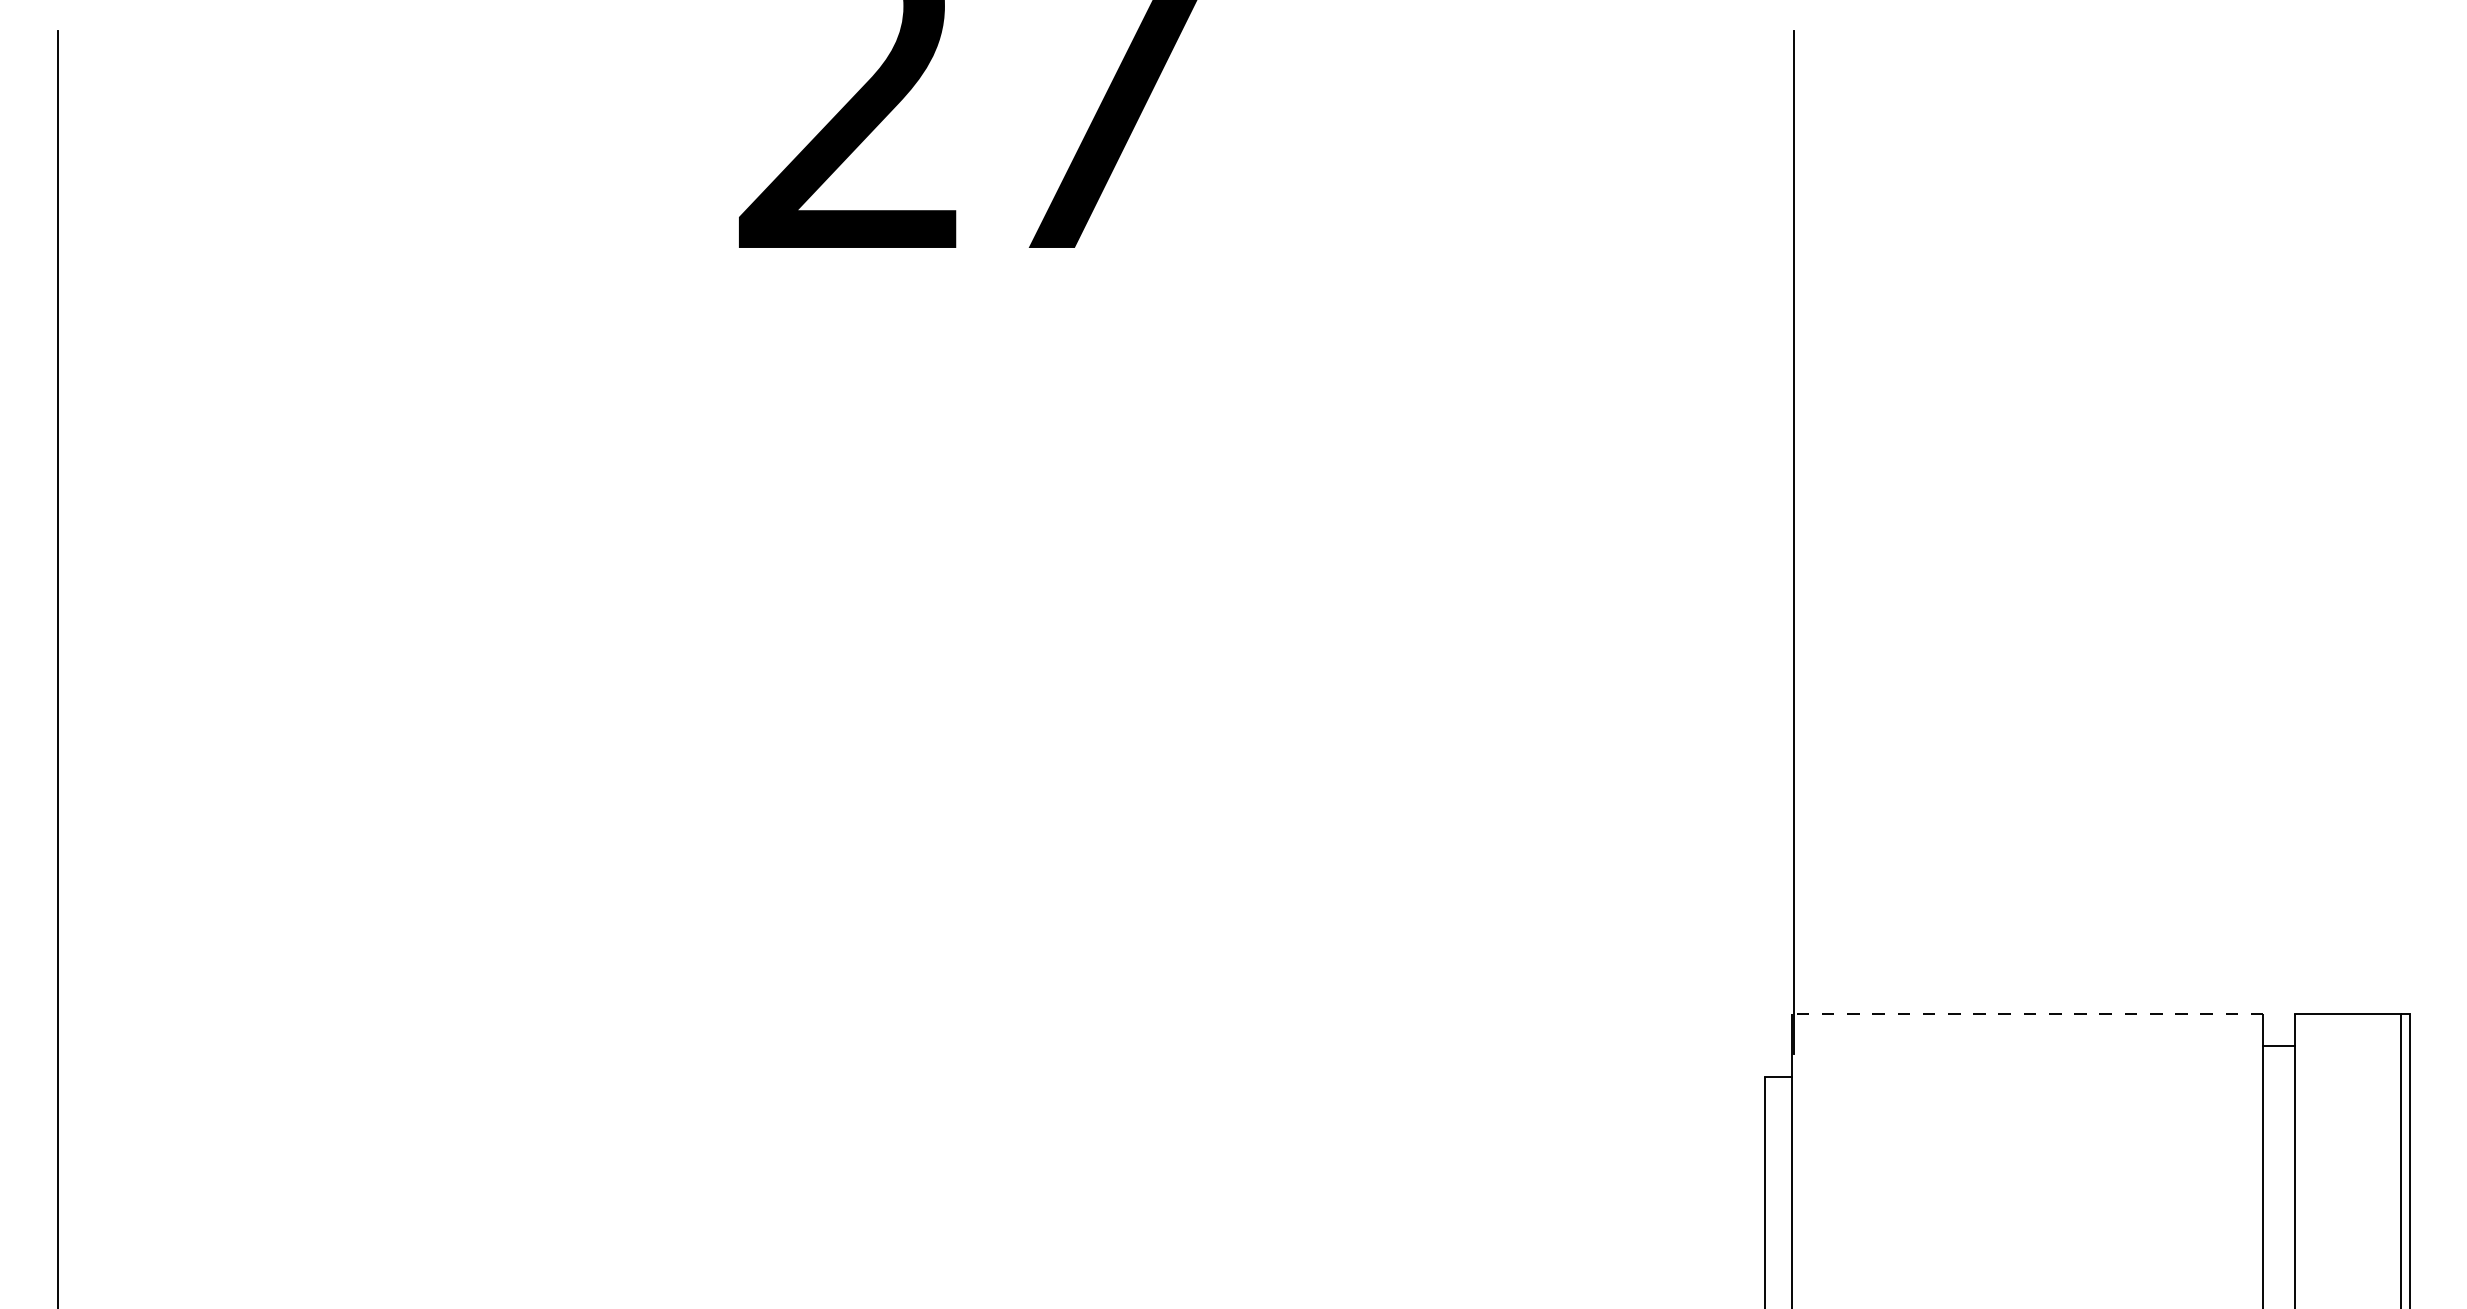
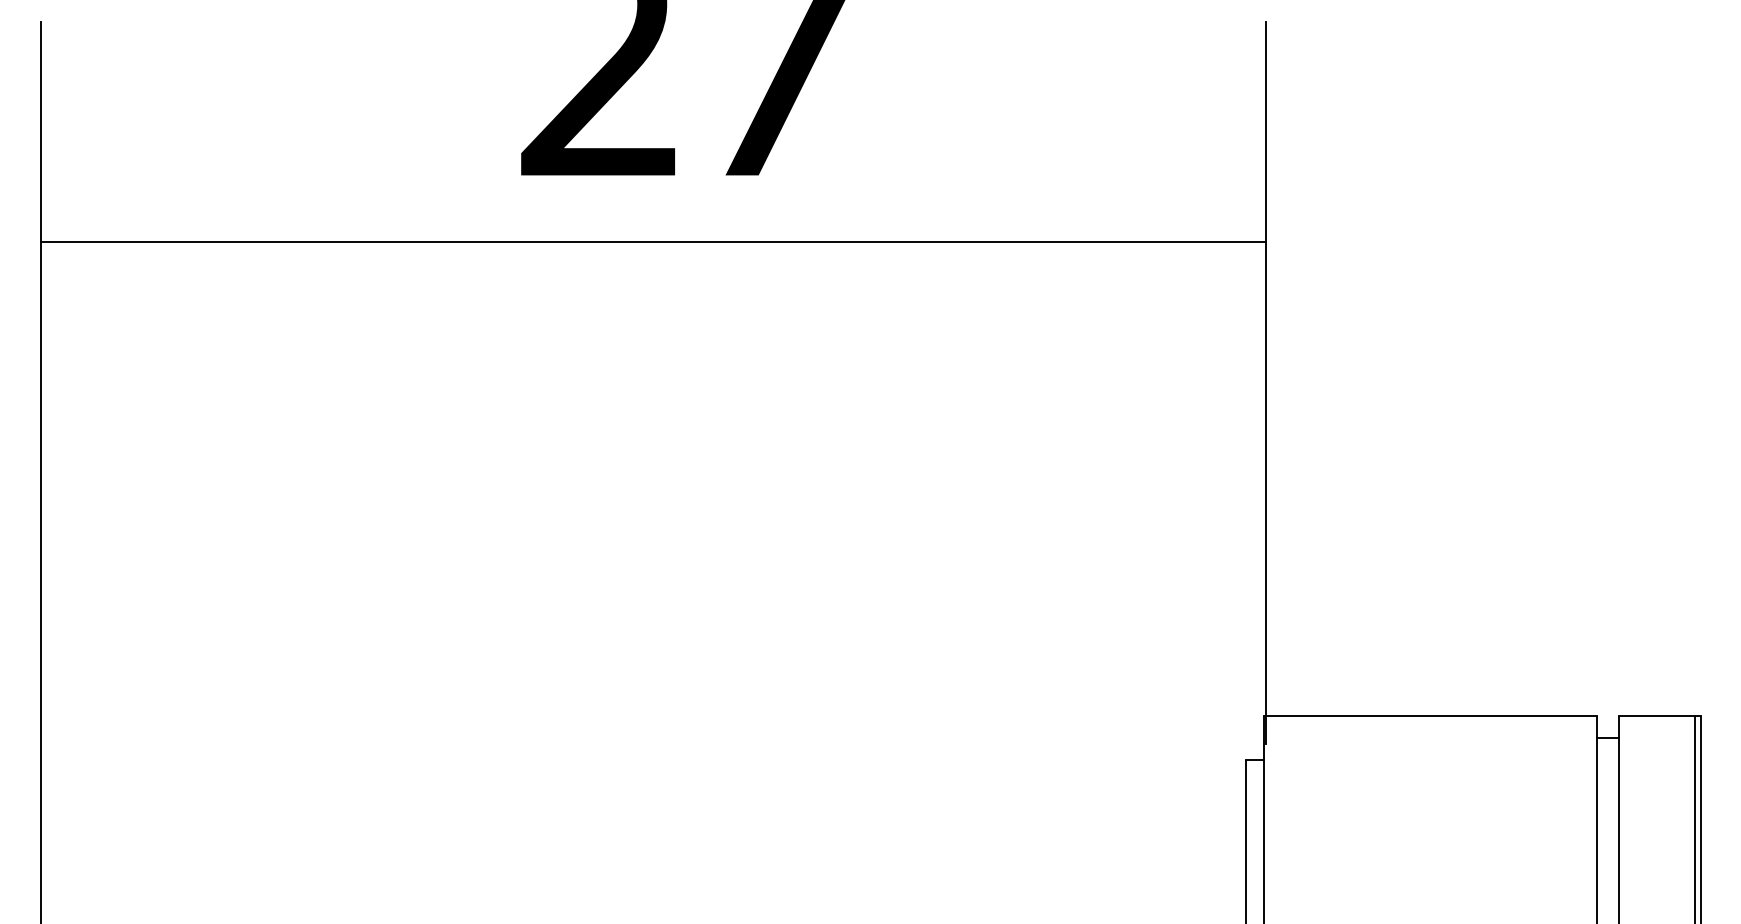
line: (926, 342) -> (653, 241), added
line: (2027, 1014) -> (1430, 716), dashed -> solid

